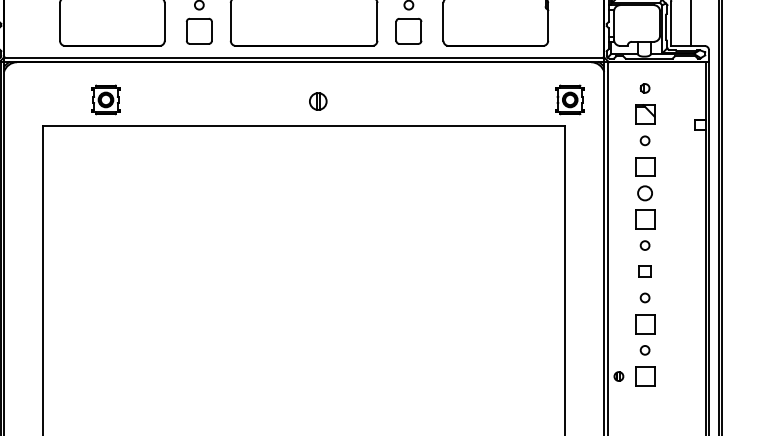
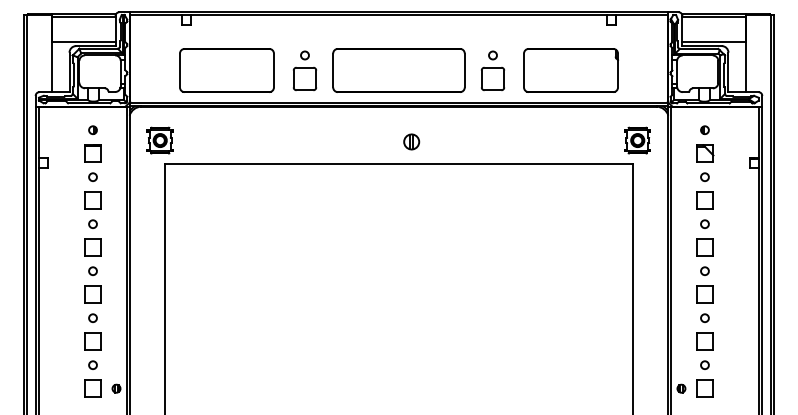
part: (105, 99) -> (159, 140), moved
circle: (644, 192) -> (704, 223), size x0.62
part: (644, 271) -> (704, 294), size x1.67

